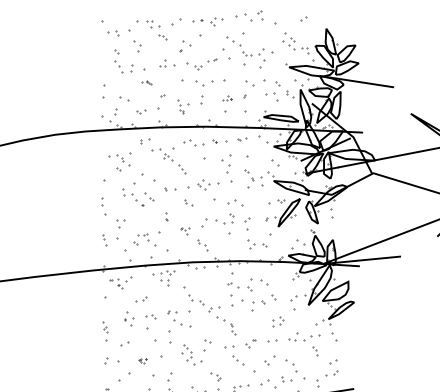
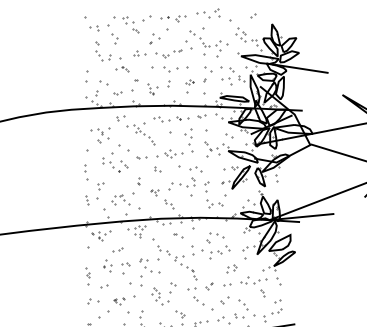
part: (146, 82) -> (122, 68), size x1.67
part: (233, 285) -> (178, 235), moved
part: (142, 360) -> (118, 300), size x1.67

